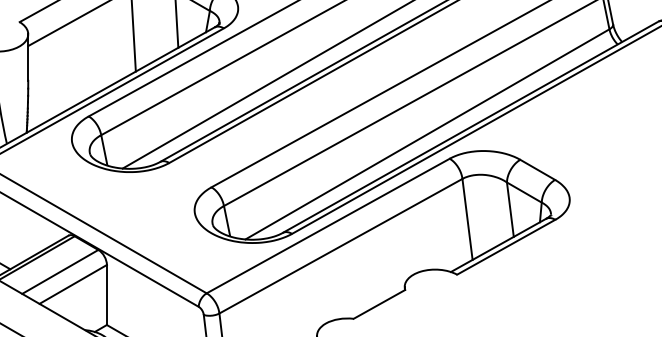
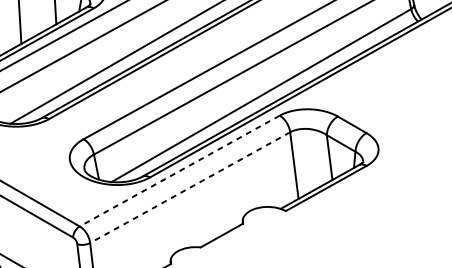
line: (328, 226) -> (179, 171), solid -> dashed
line: (340, 246) -> (189, 187), solid -> dashed

